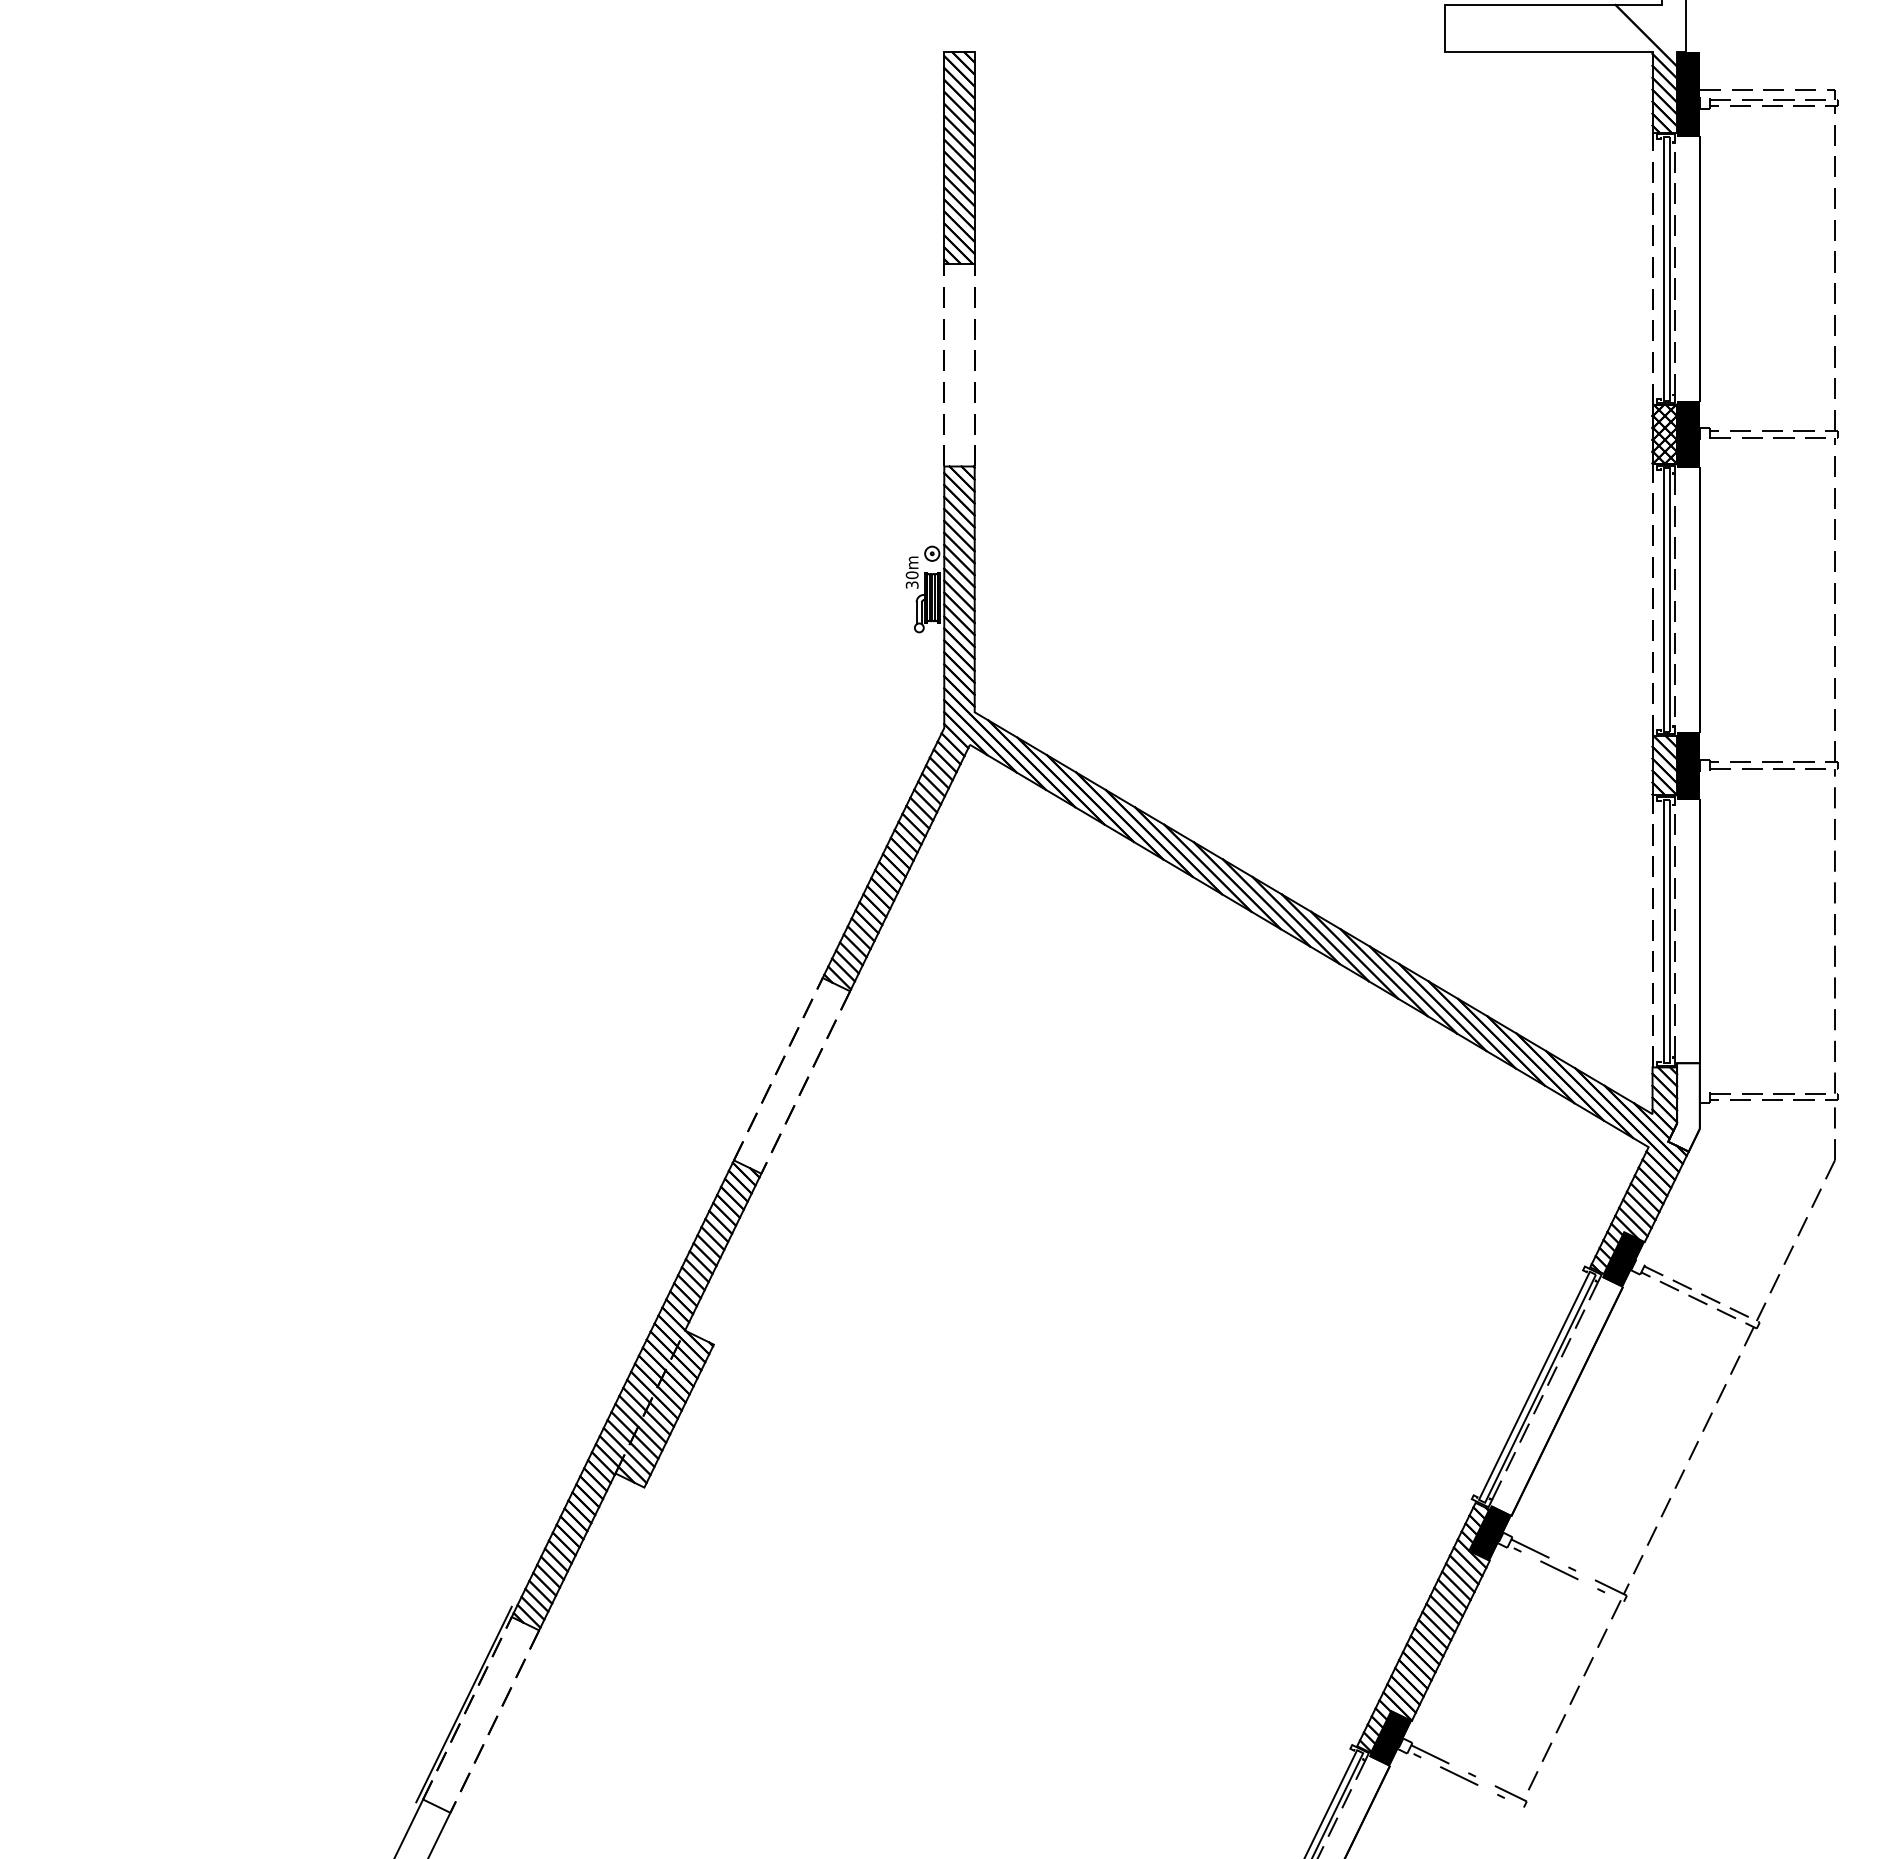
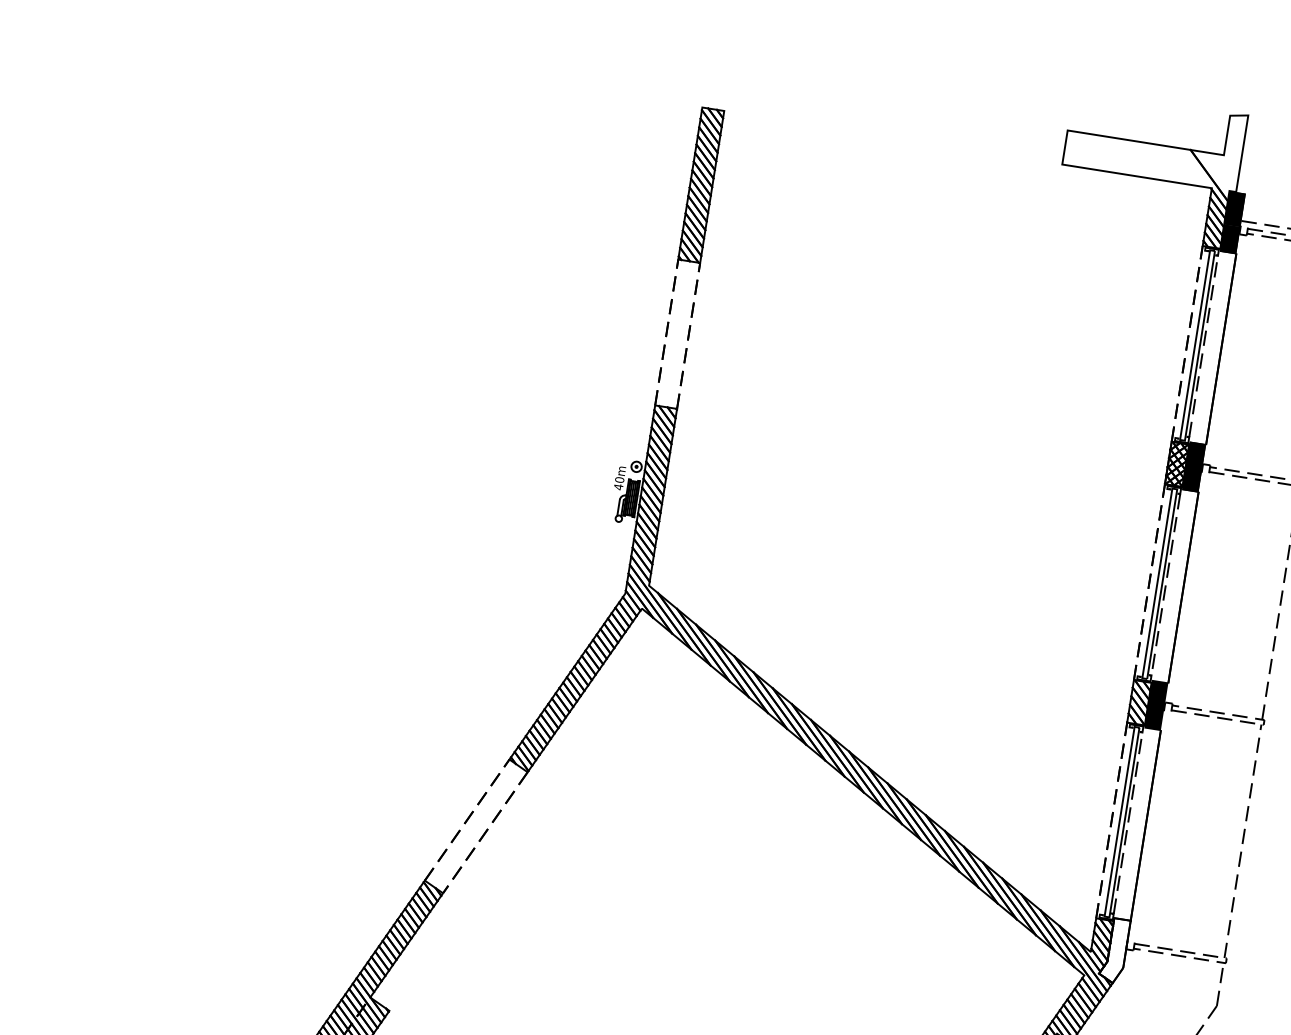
text: (911, 585) -> (618, 487), 30m -> 40m

